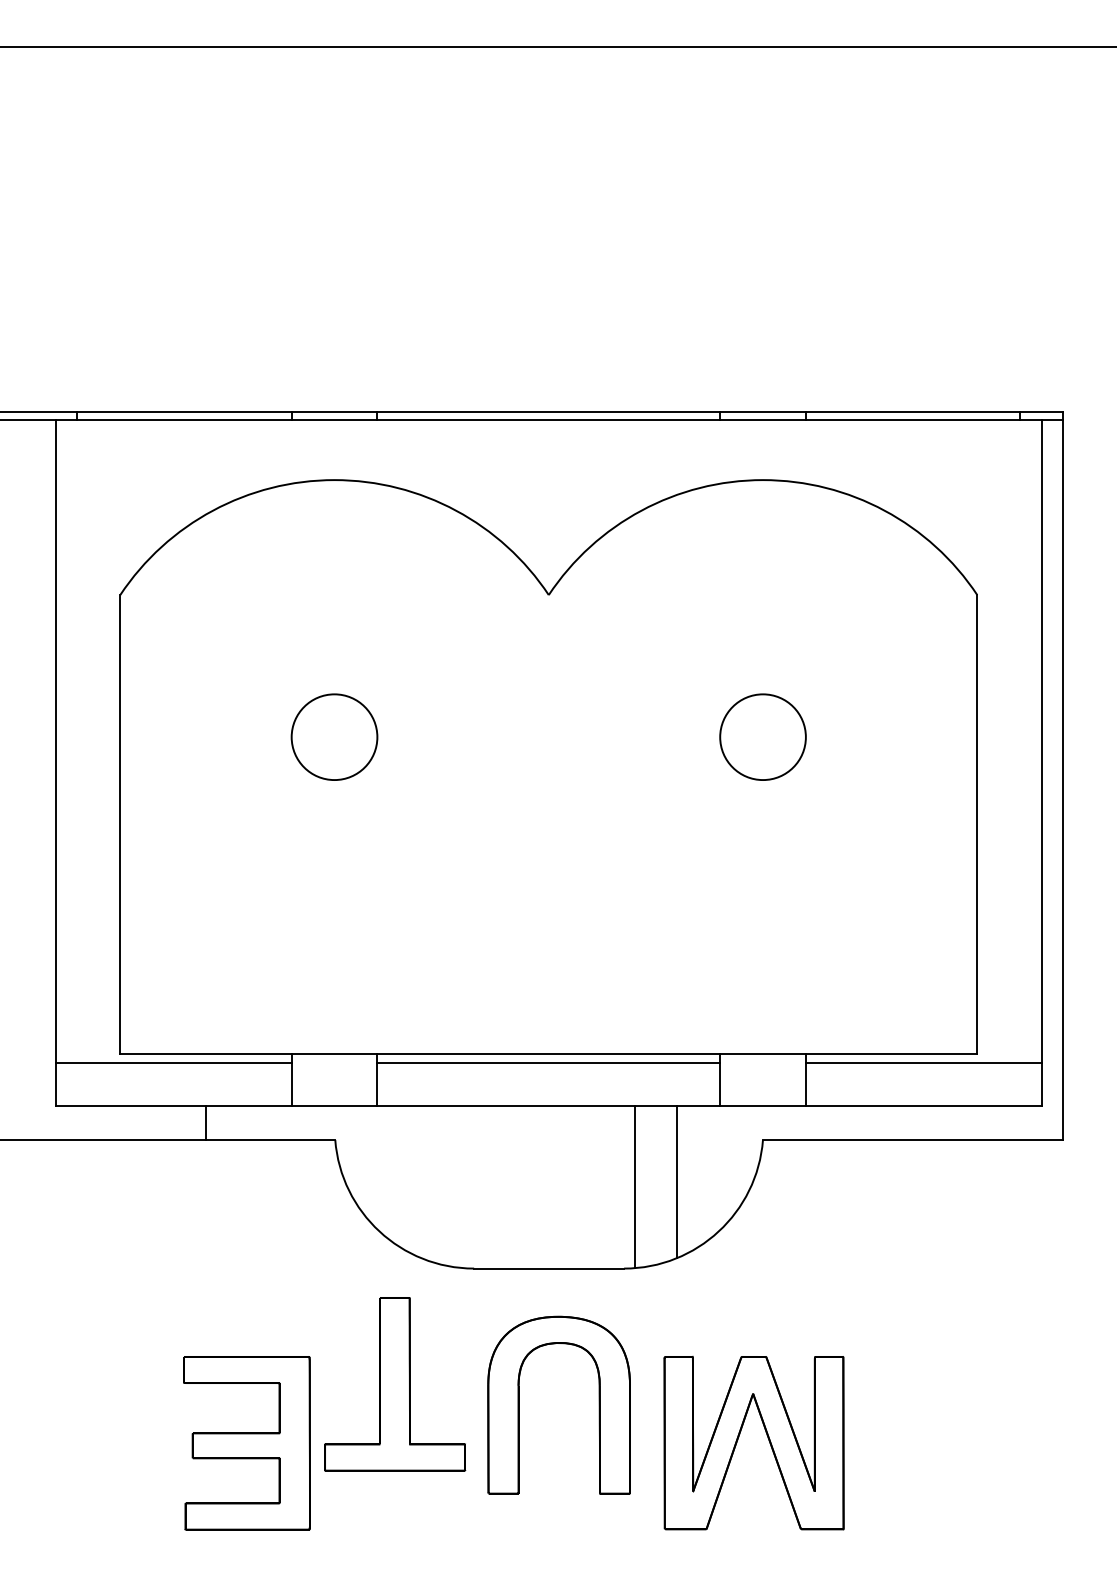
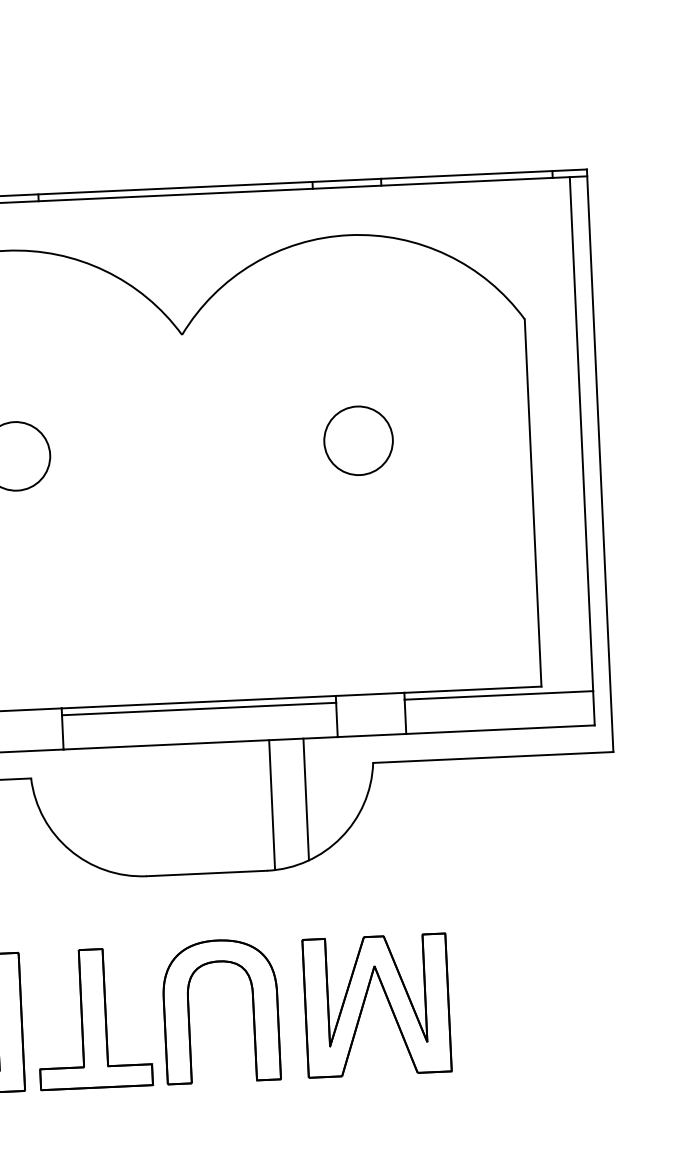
part: (395, 1384) -> (94, 1018), moved
part: (519, 1404) -> (189, 1012), moved

